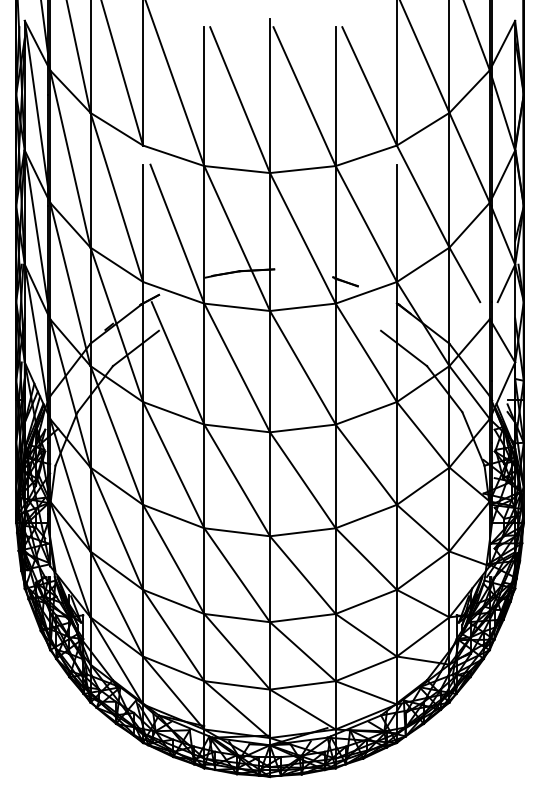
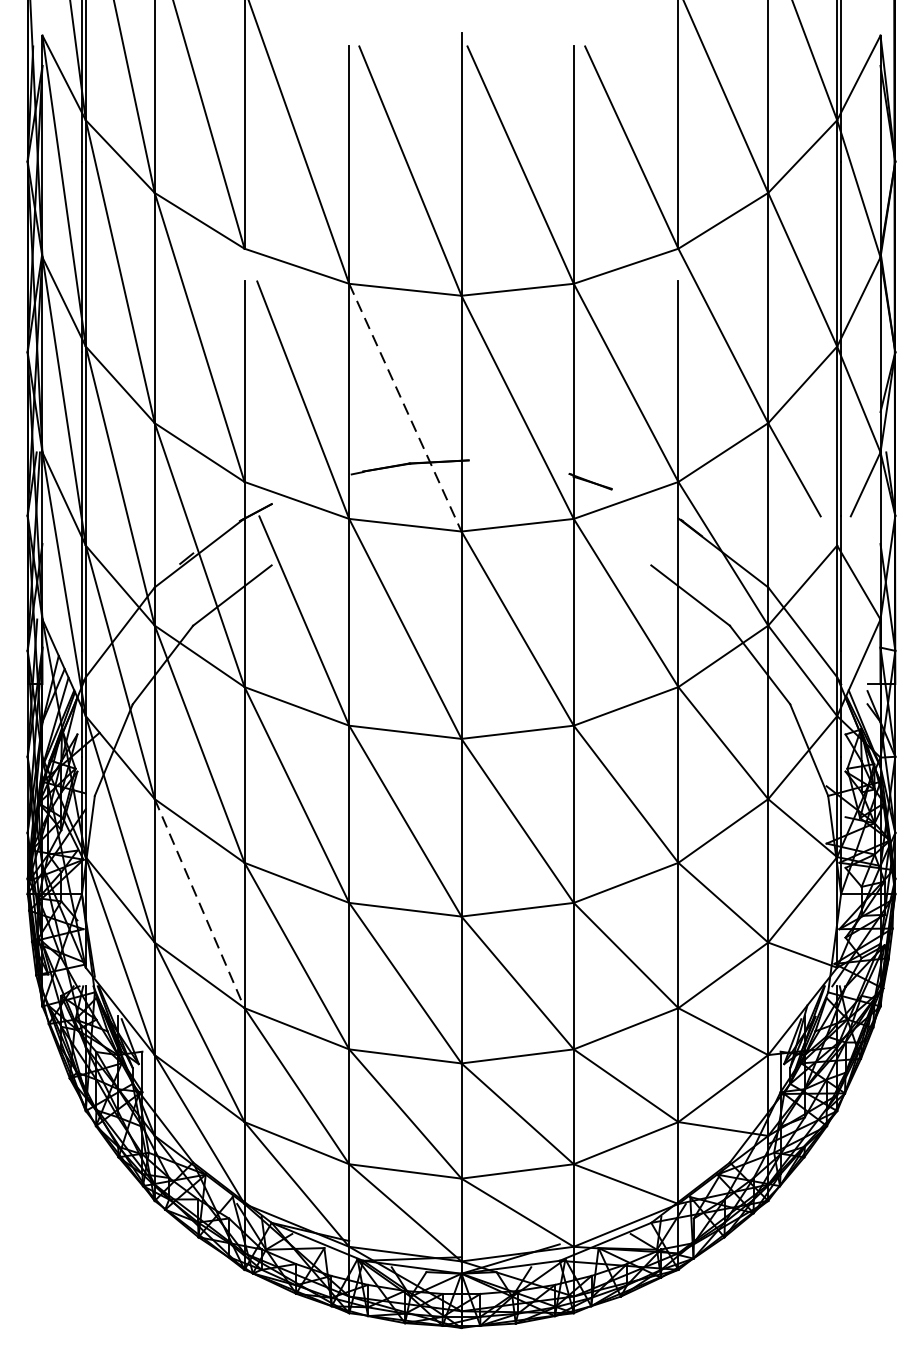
line: (237, 238) -> (405, 407), solid -> dashed
line: (116, 528) -> (199, 903), solid -> dashed

